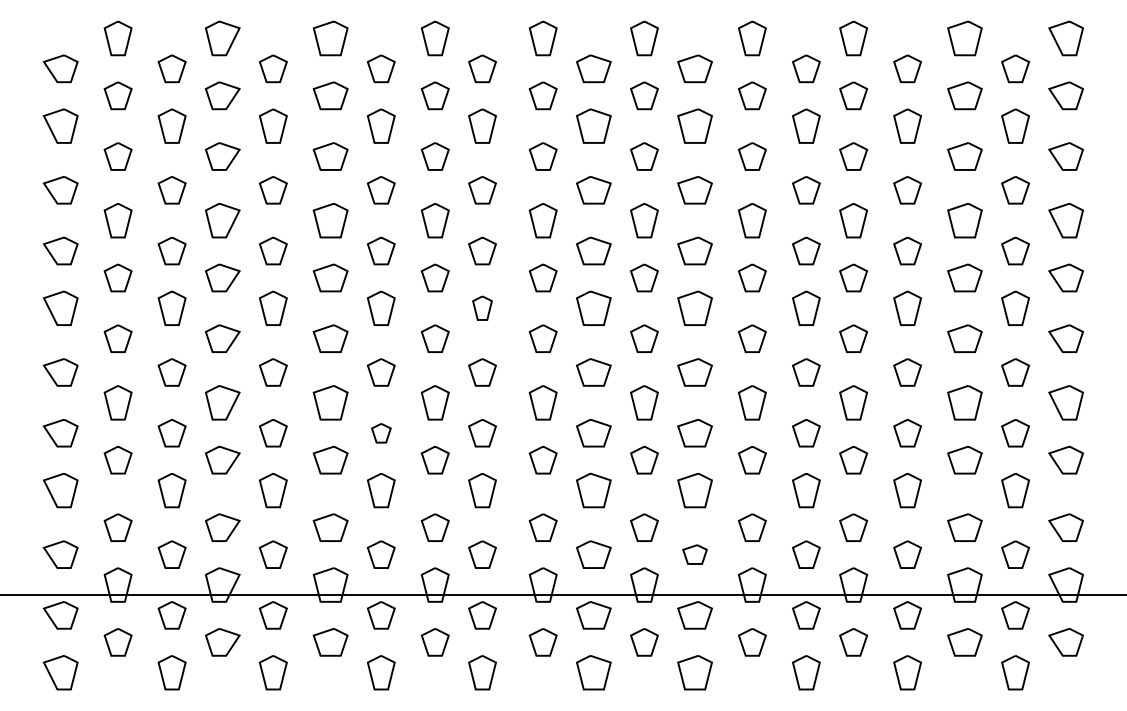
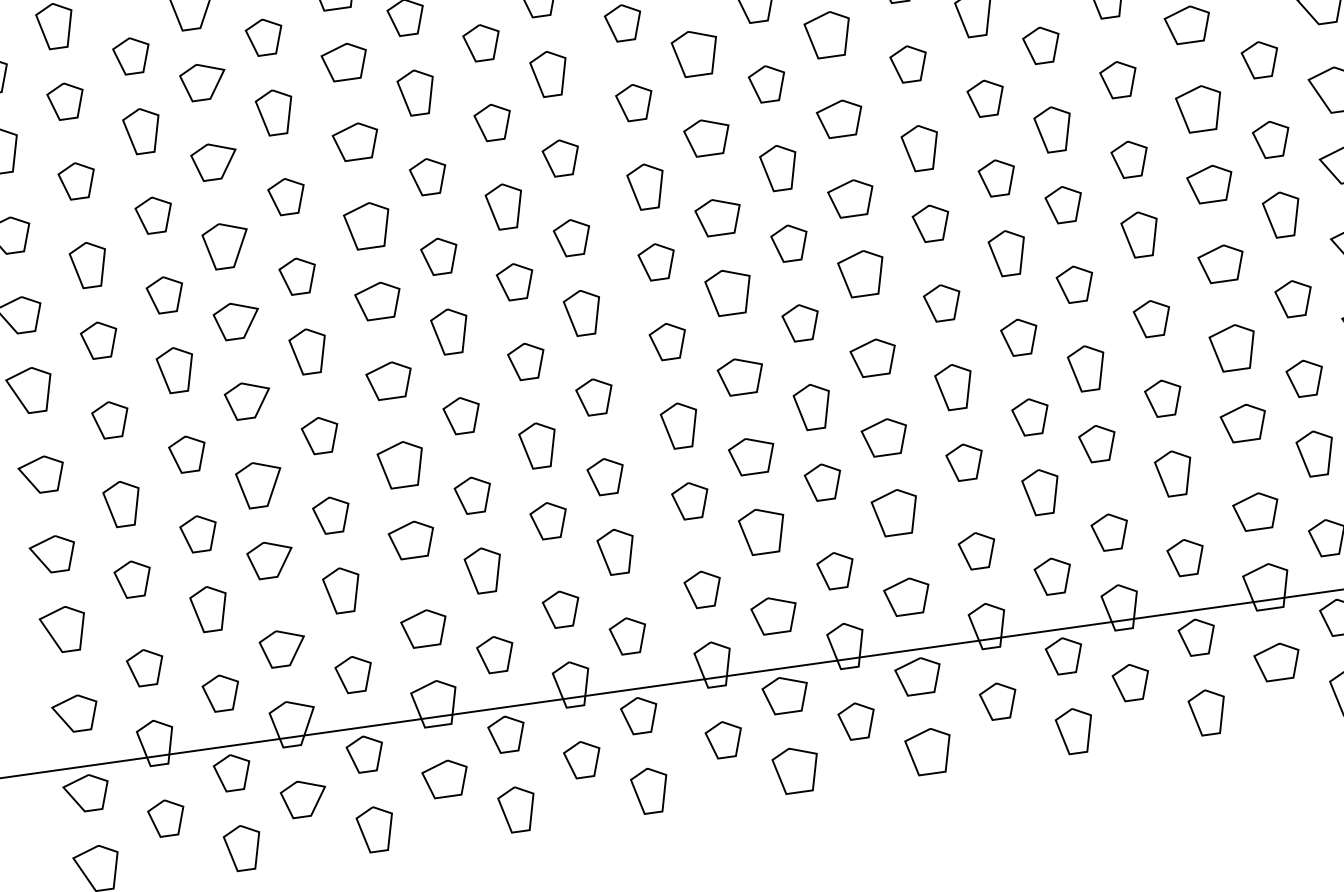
part: (482, 307) -> (583, 311), size x1.43
part: (381, 433) -> (473, 495), size x1.43
part: (694, 554) -> (906, 596), size x1.43

